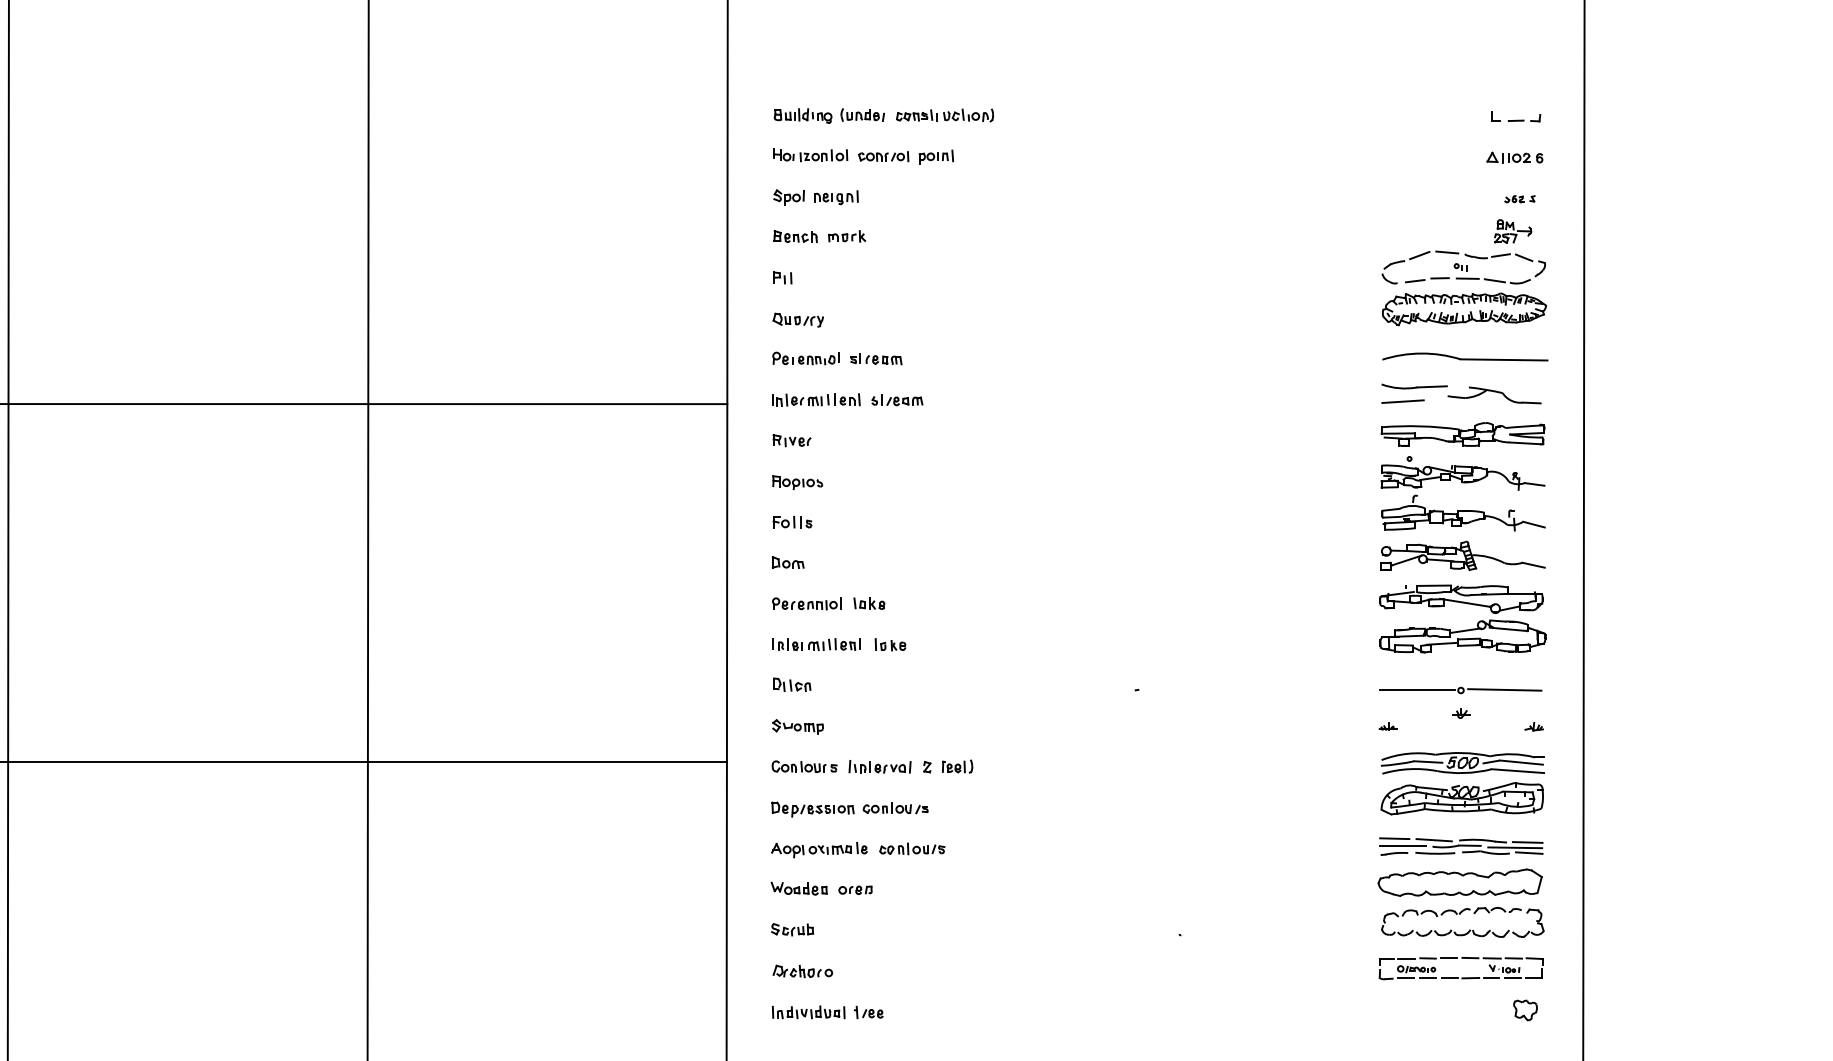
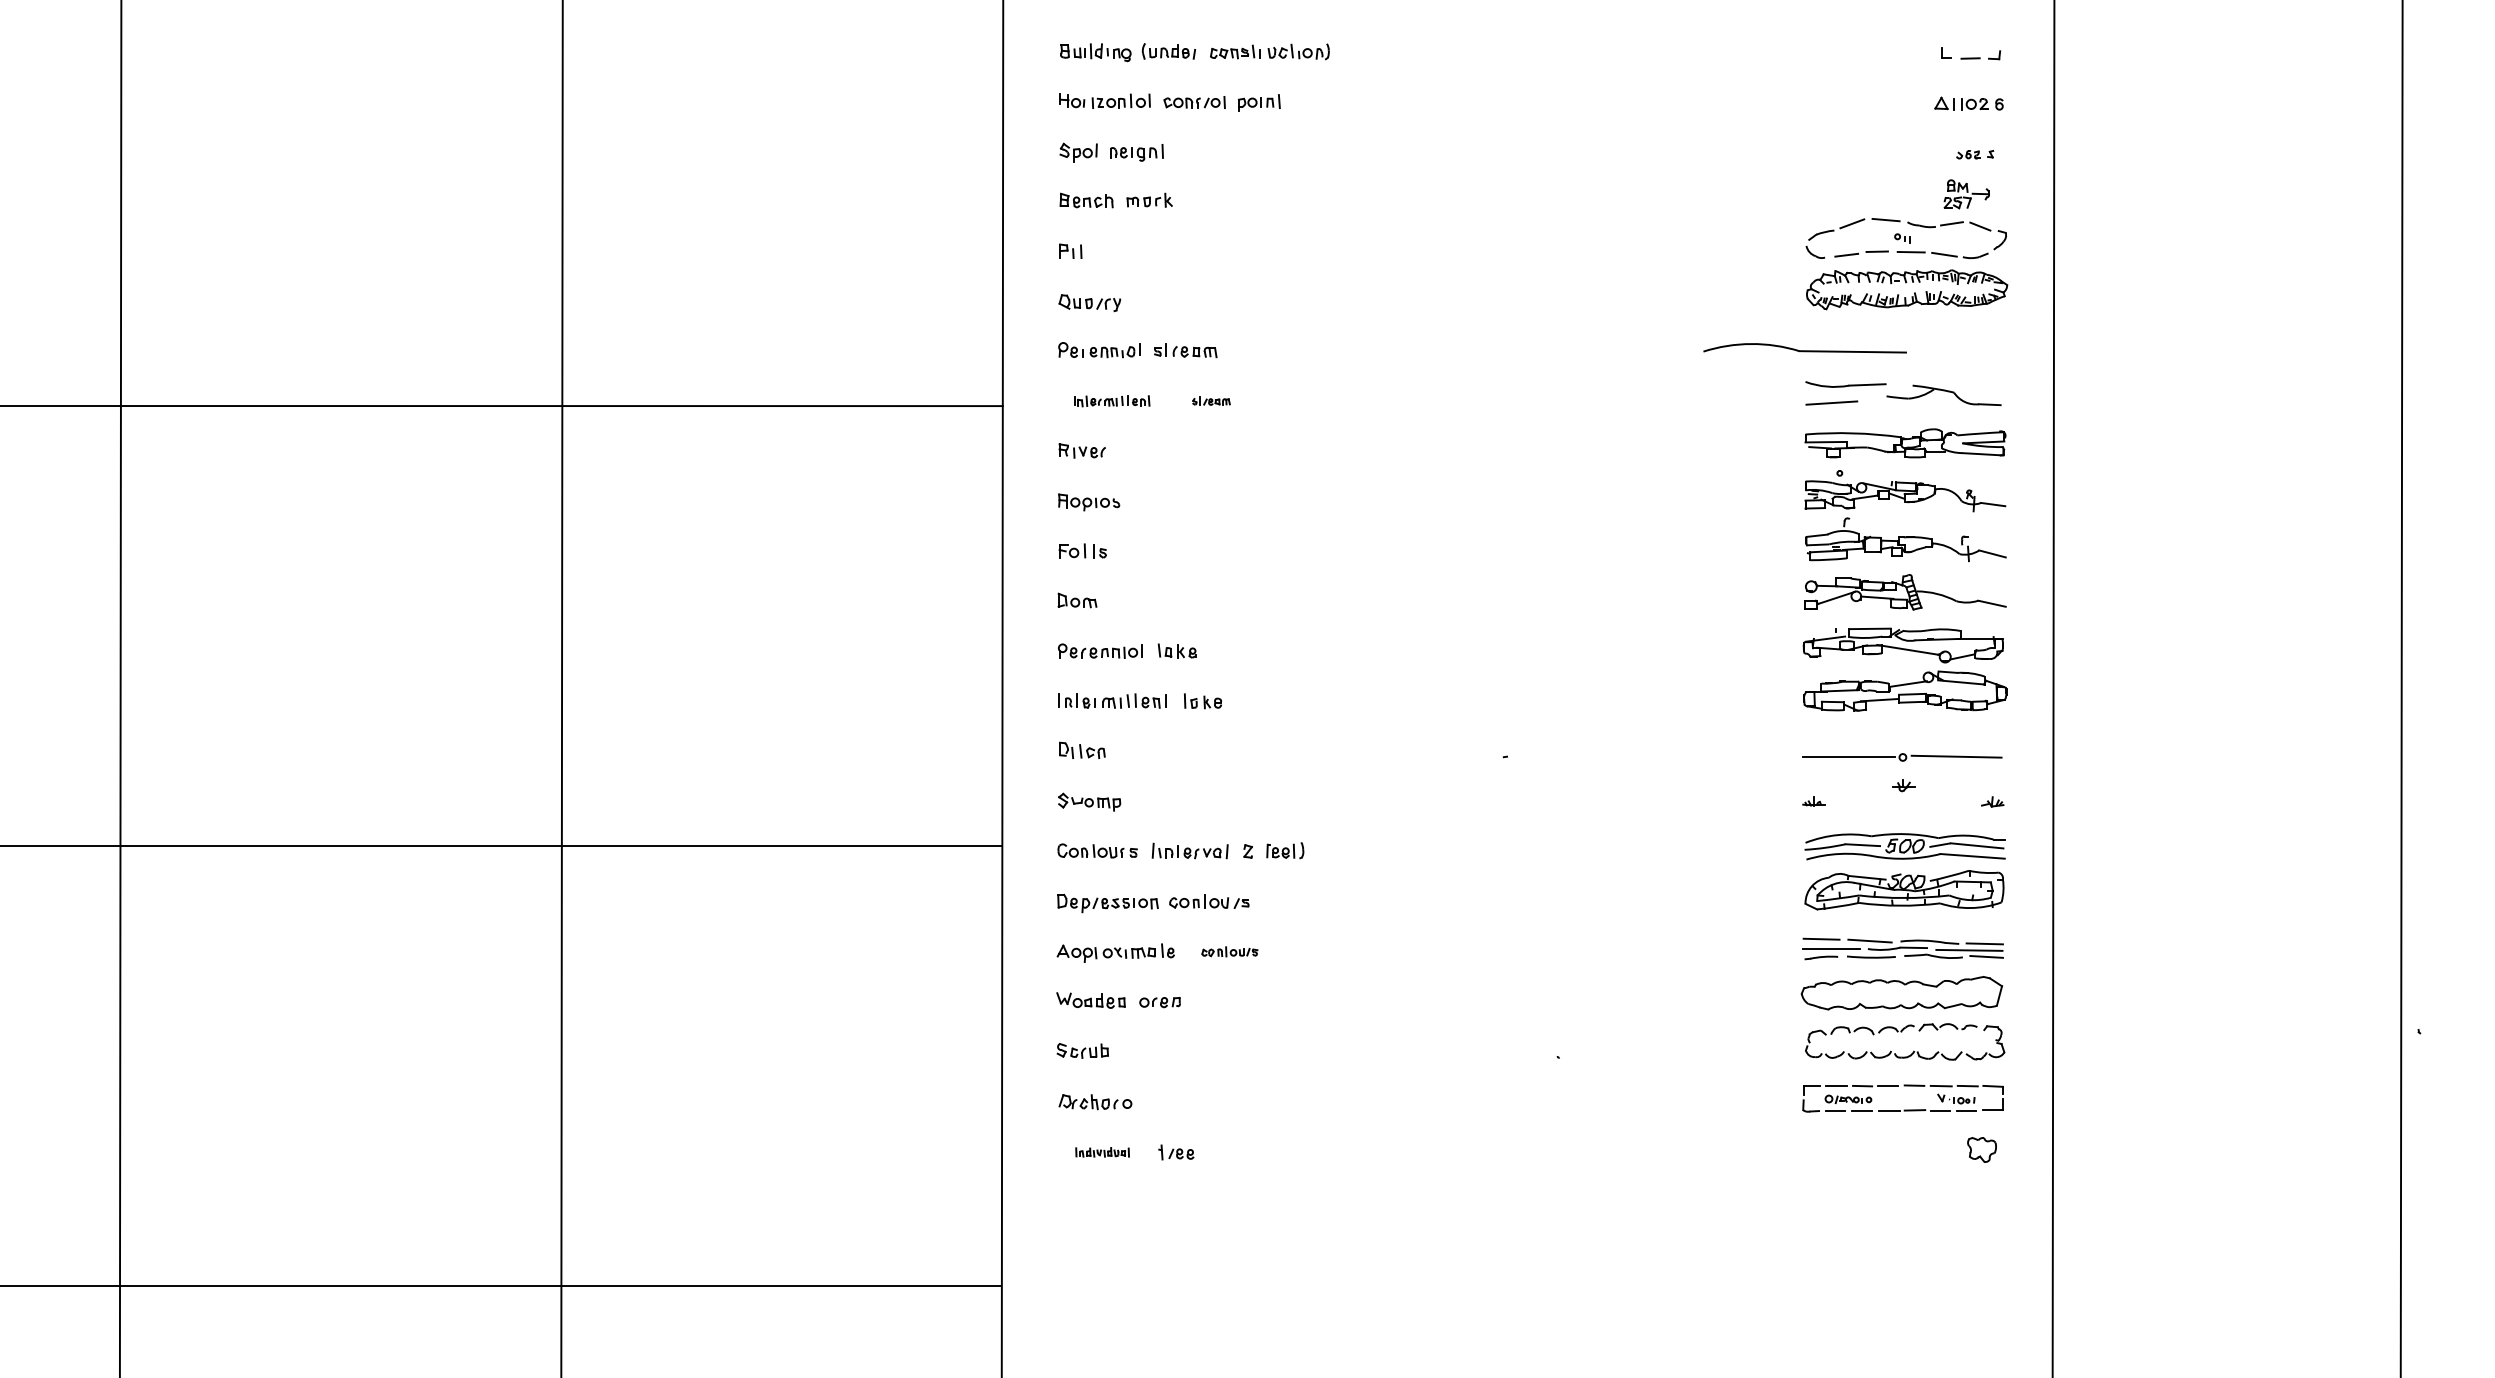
part: (1464, 357) -> (1804, 348), moved
part: (897, 399) -> (1211, 400), size x0.6
part: (816, 400) -> (1112, 401), size x0.7
part: (912, 848) -> (1229, 951), size x0.7
part: (808, 1012) -> (1102, 1152), size x0.6

